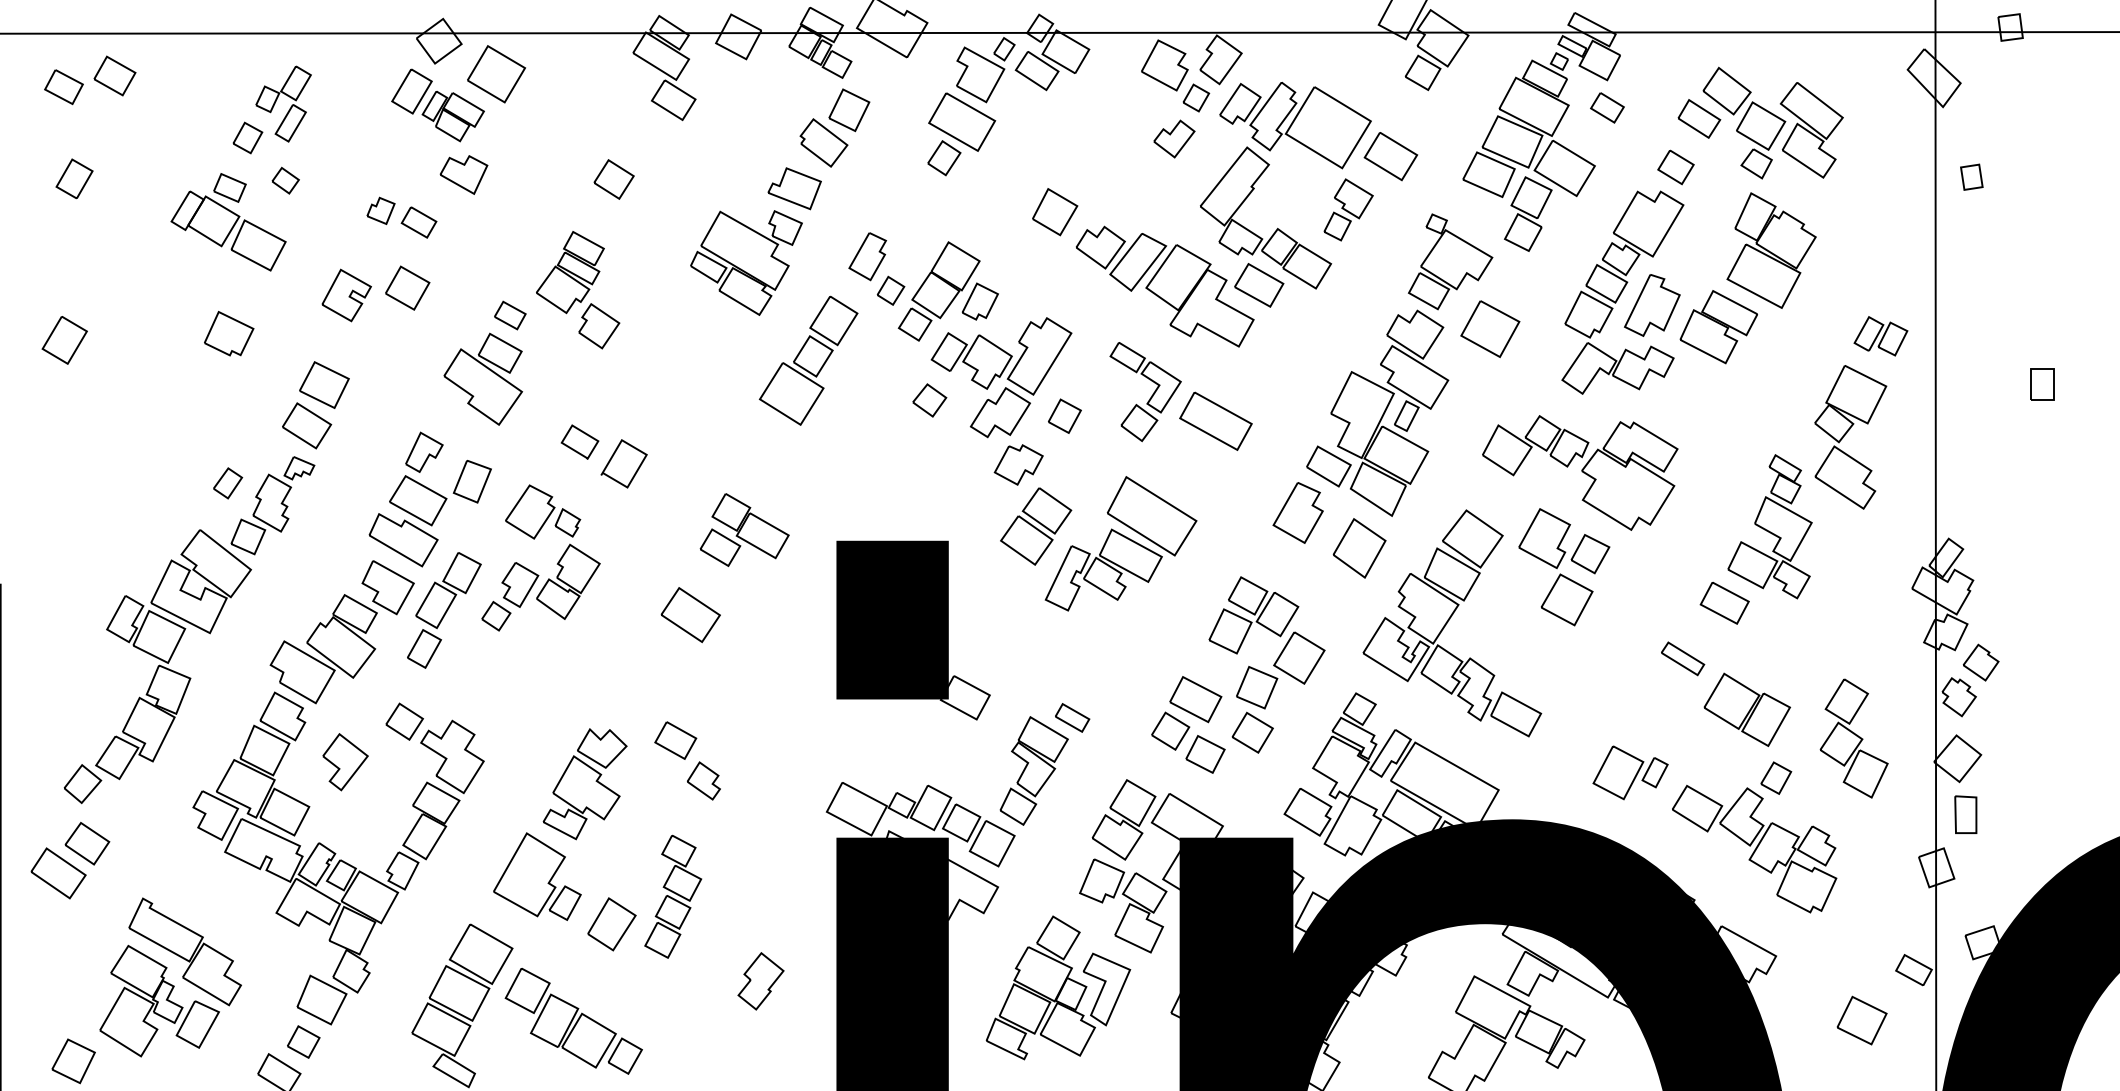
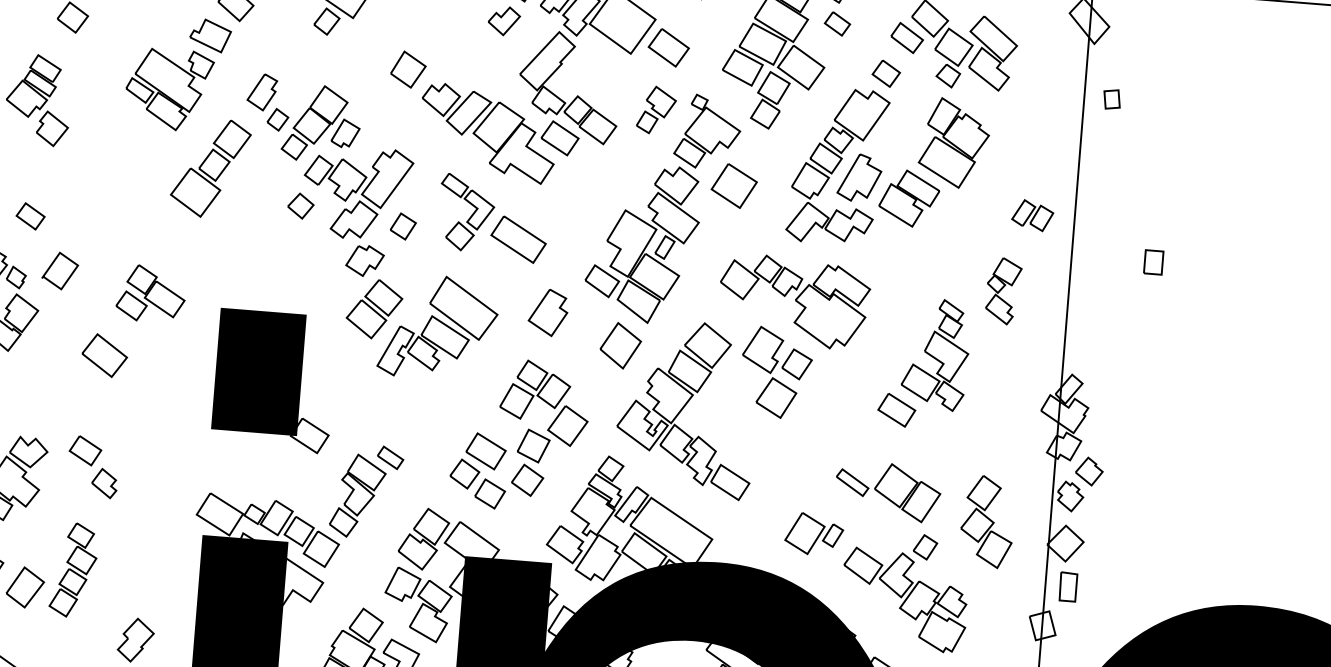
part: (1348, 209) -> (656, 109), moved
part: (1850, 437) -> (1003, 291), size x0.6
line: (612, 458) -> (51, 266), moved
part: (1297, 512) -> (547, 312), moved
part: (1683, 658) -> (853, 482), moved

